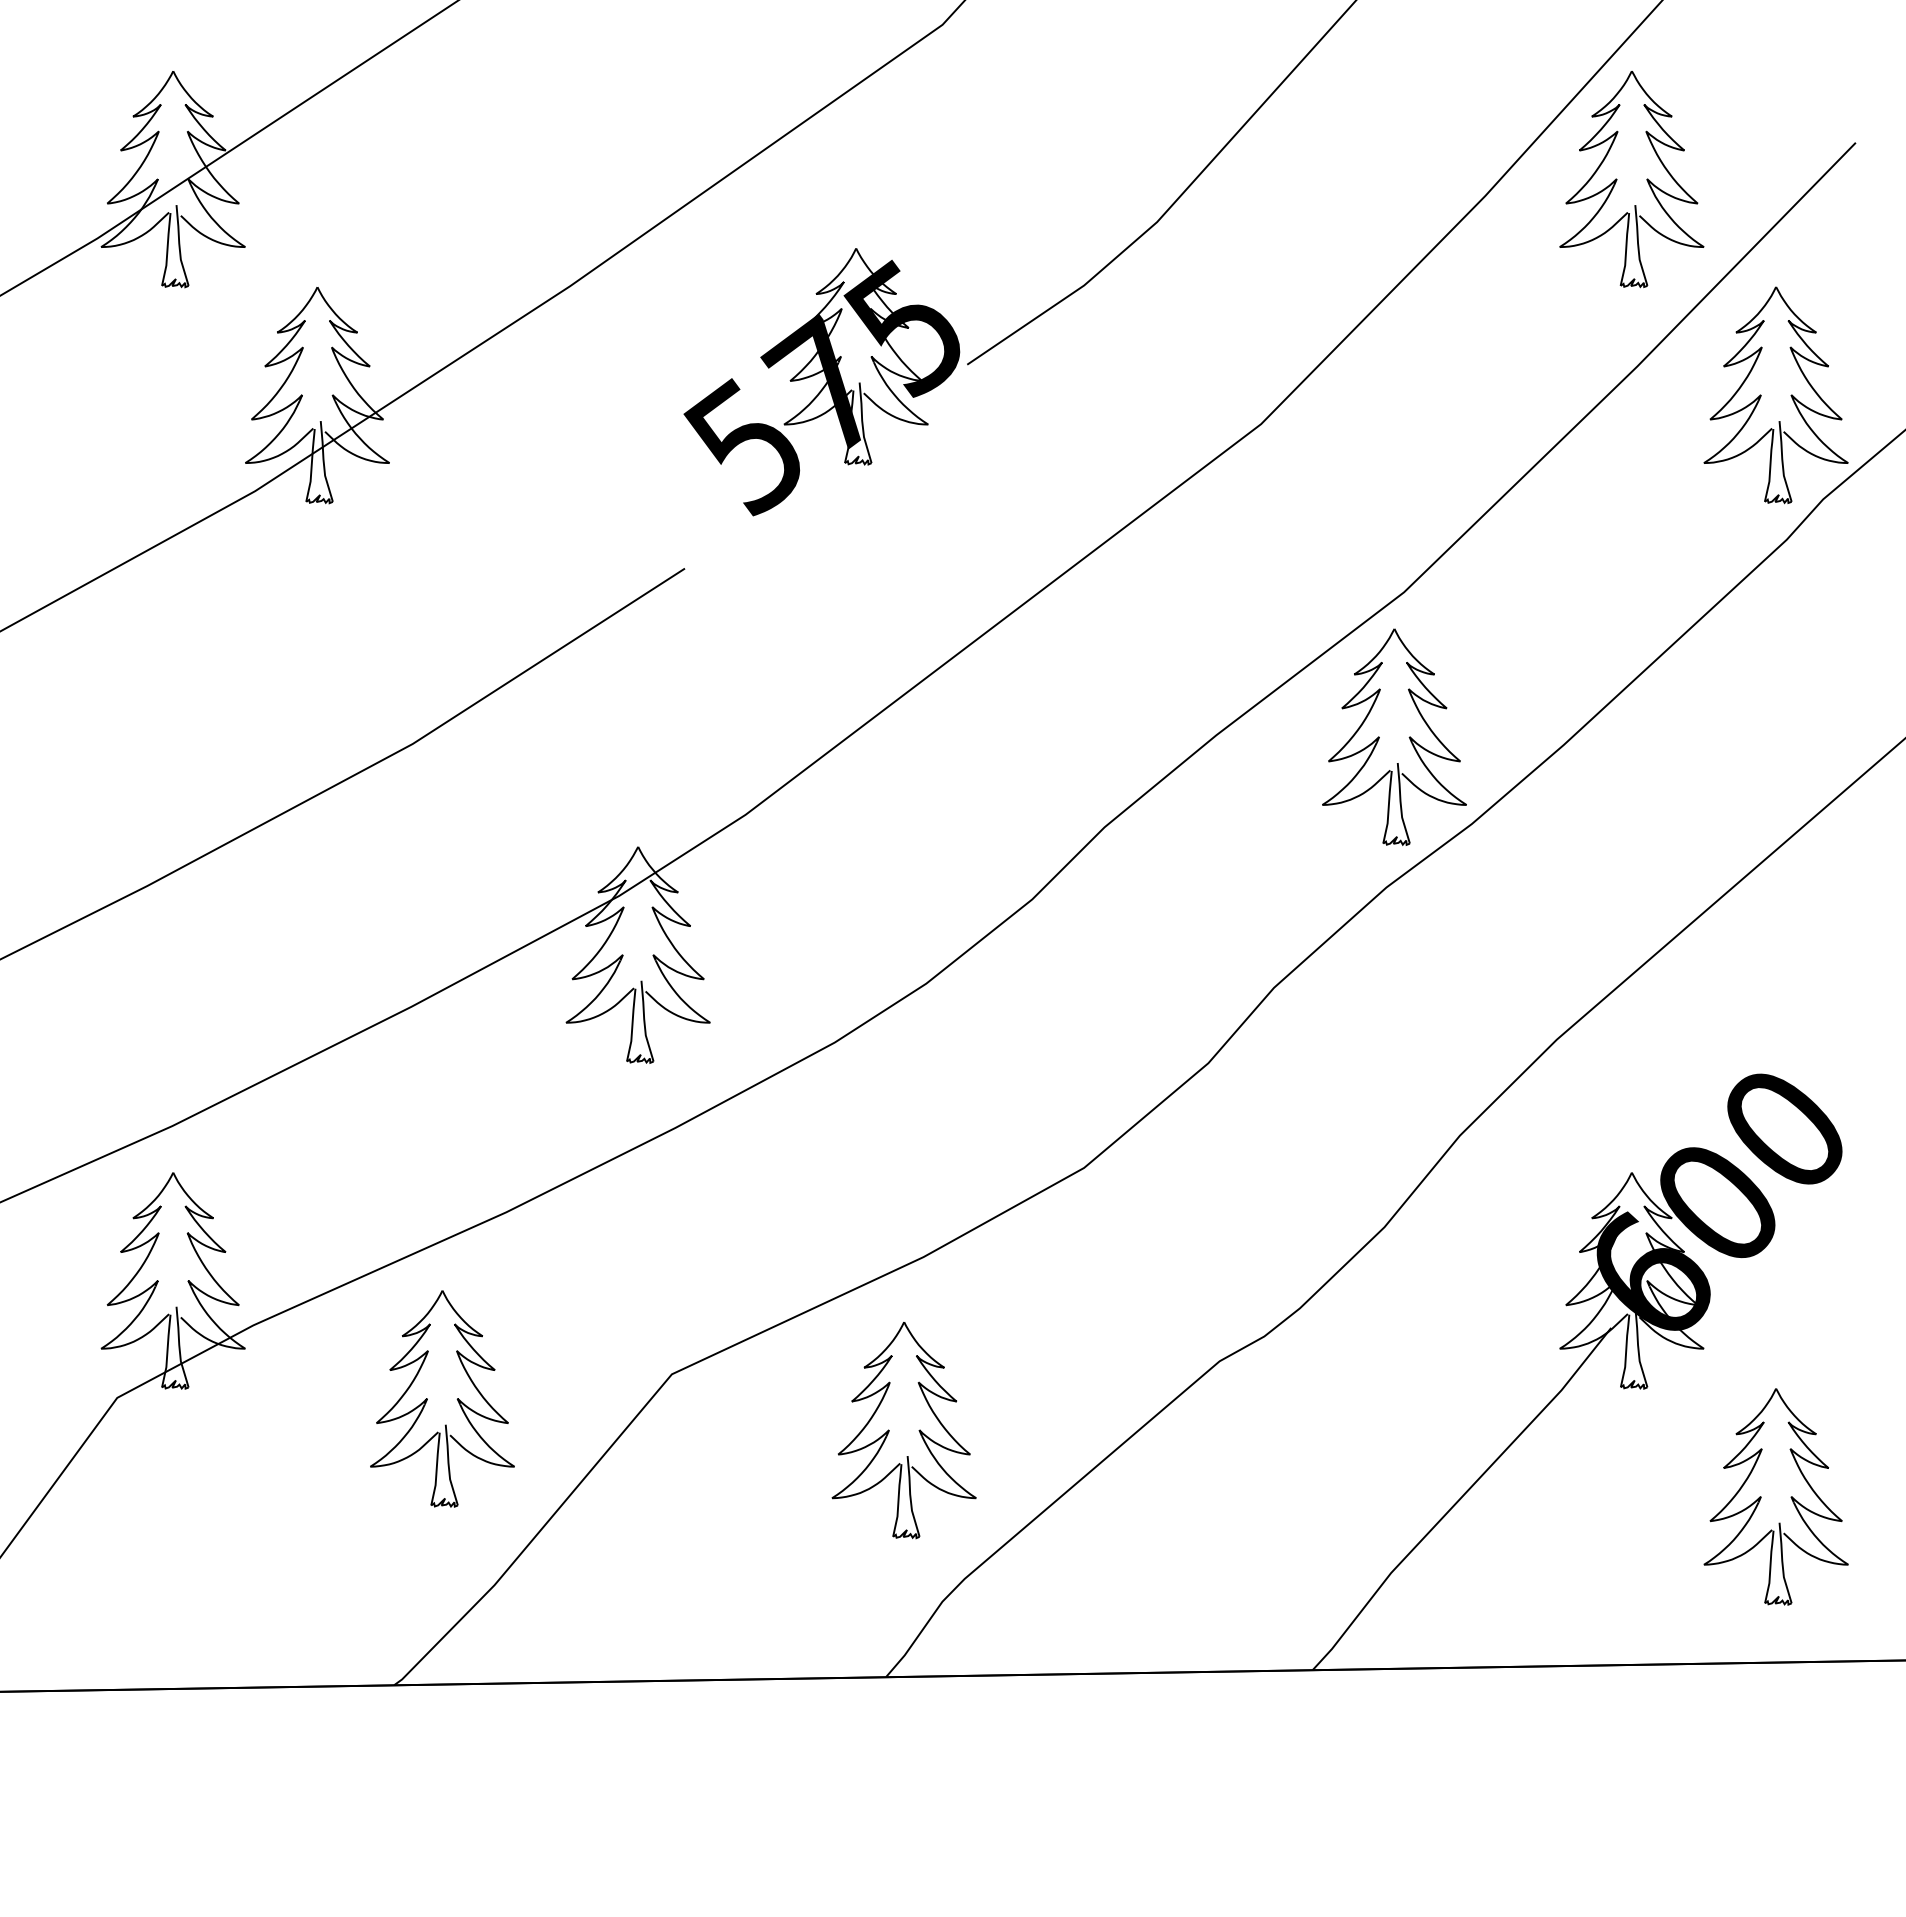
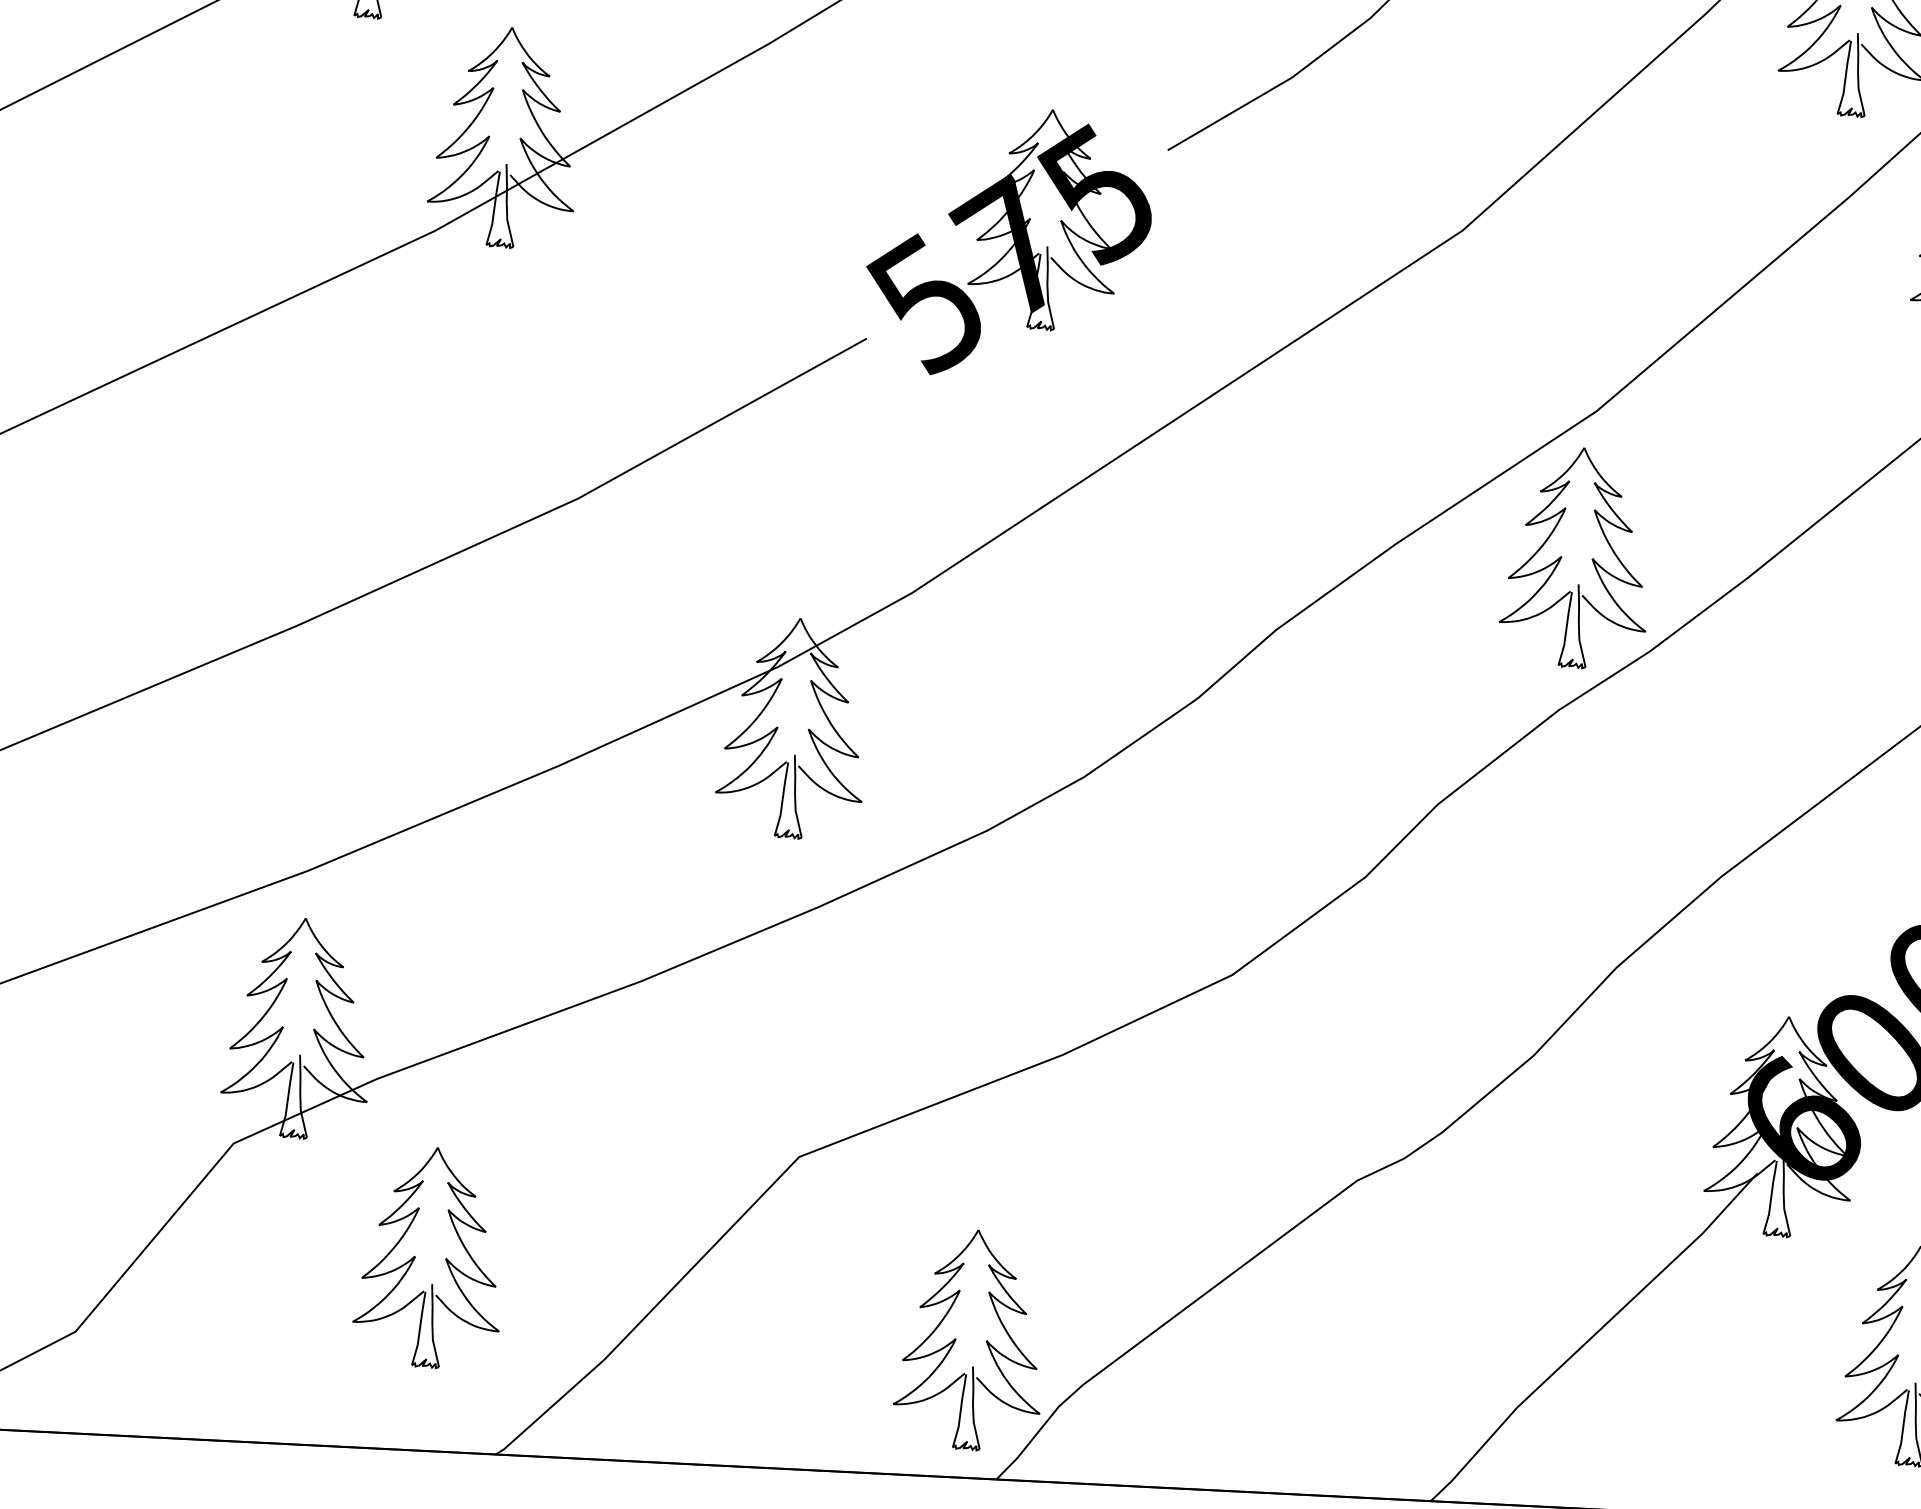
part: (821, 382) -> (1008, 243), moved
part: (456, 1399) -> (444, 1259), moved
part: (889, 1430) -> (956, 1339), moved

